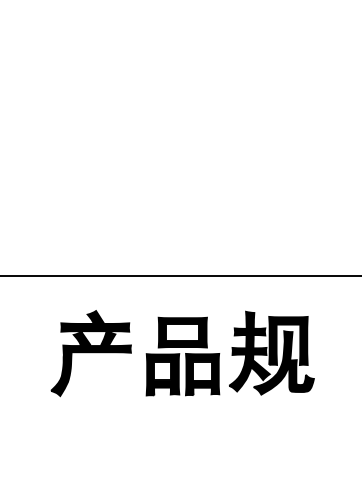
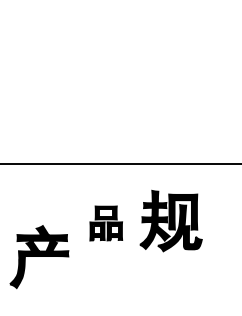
part: (90, 353) -> (38, 257), moved
part: (182, 356) -> (105, 223), size x0.6

